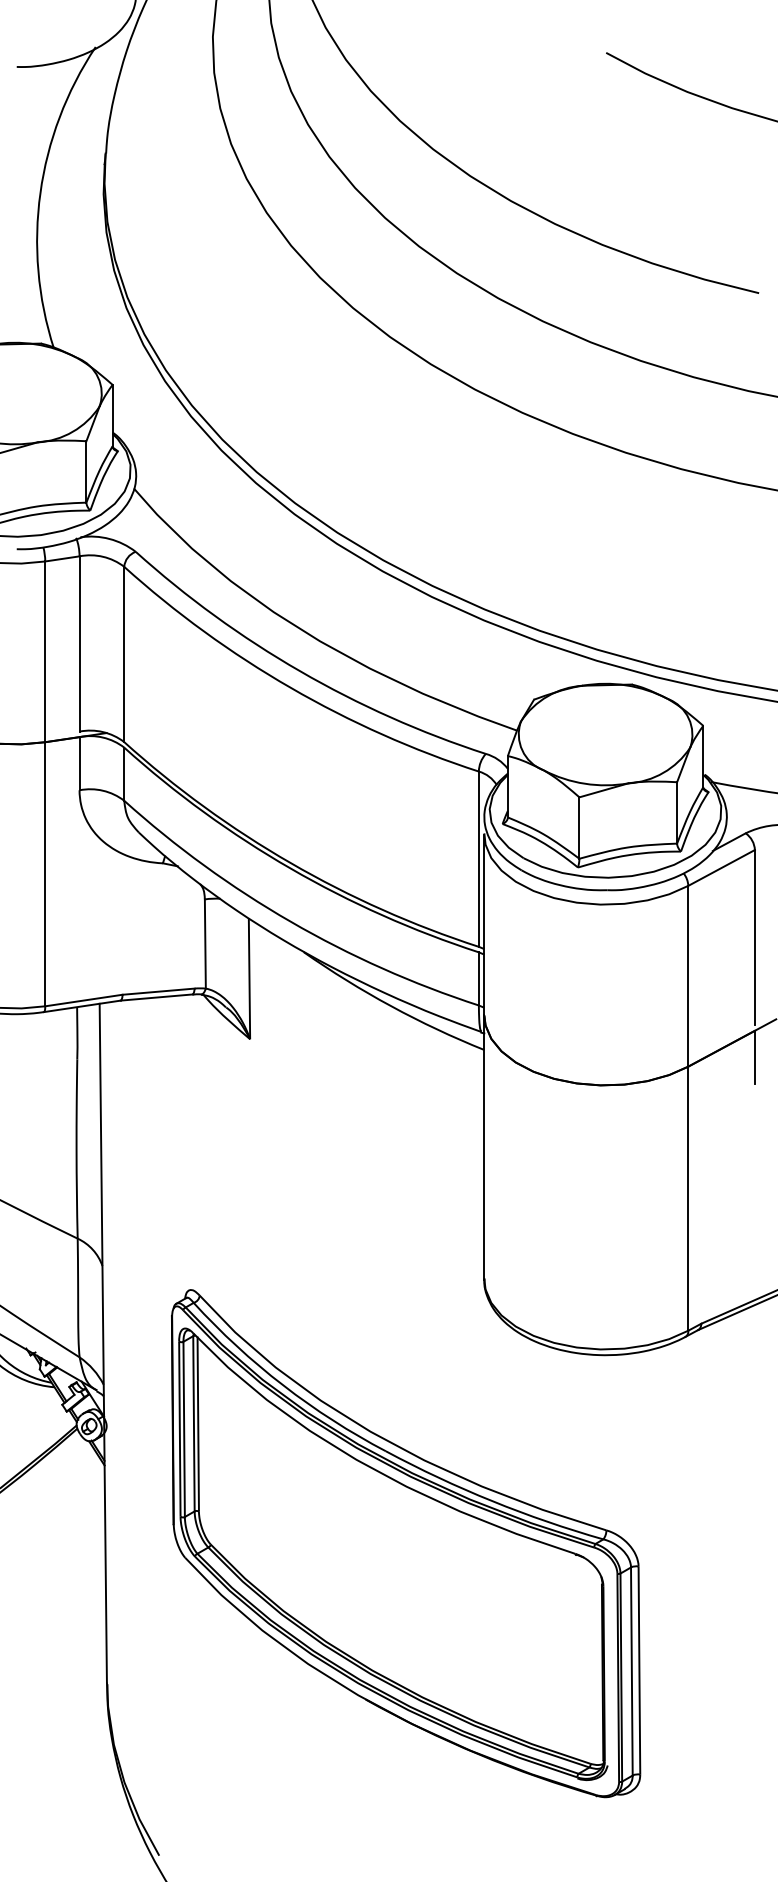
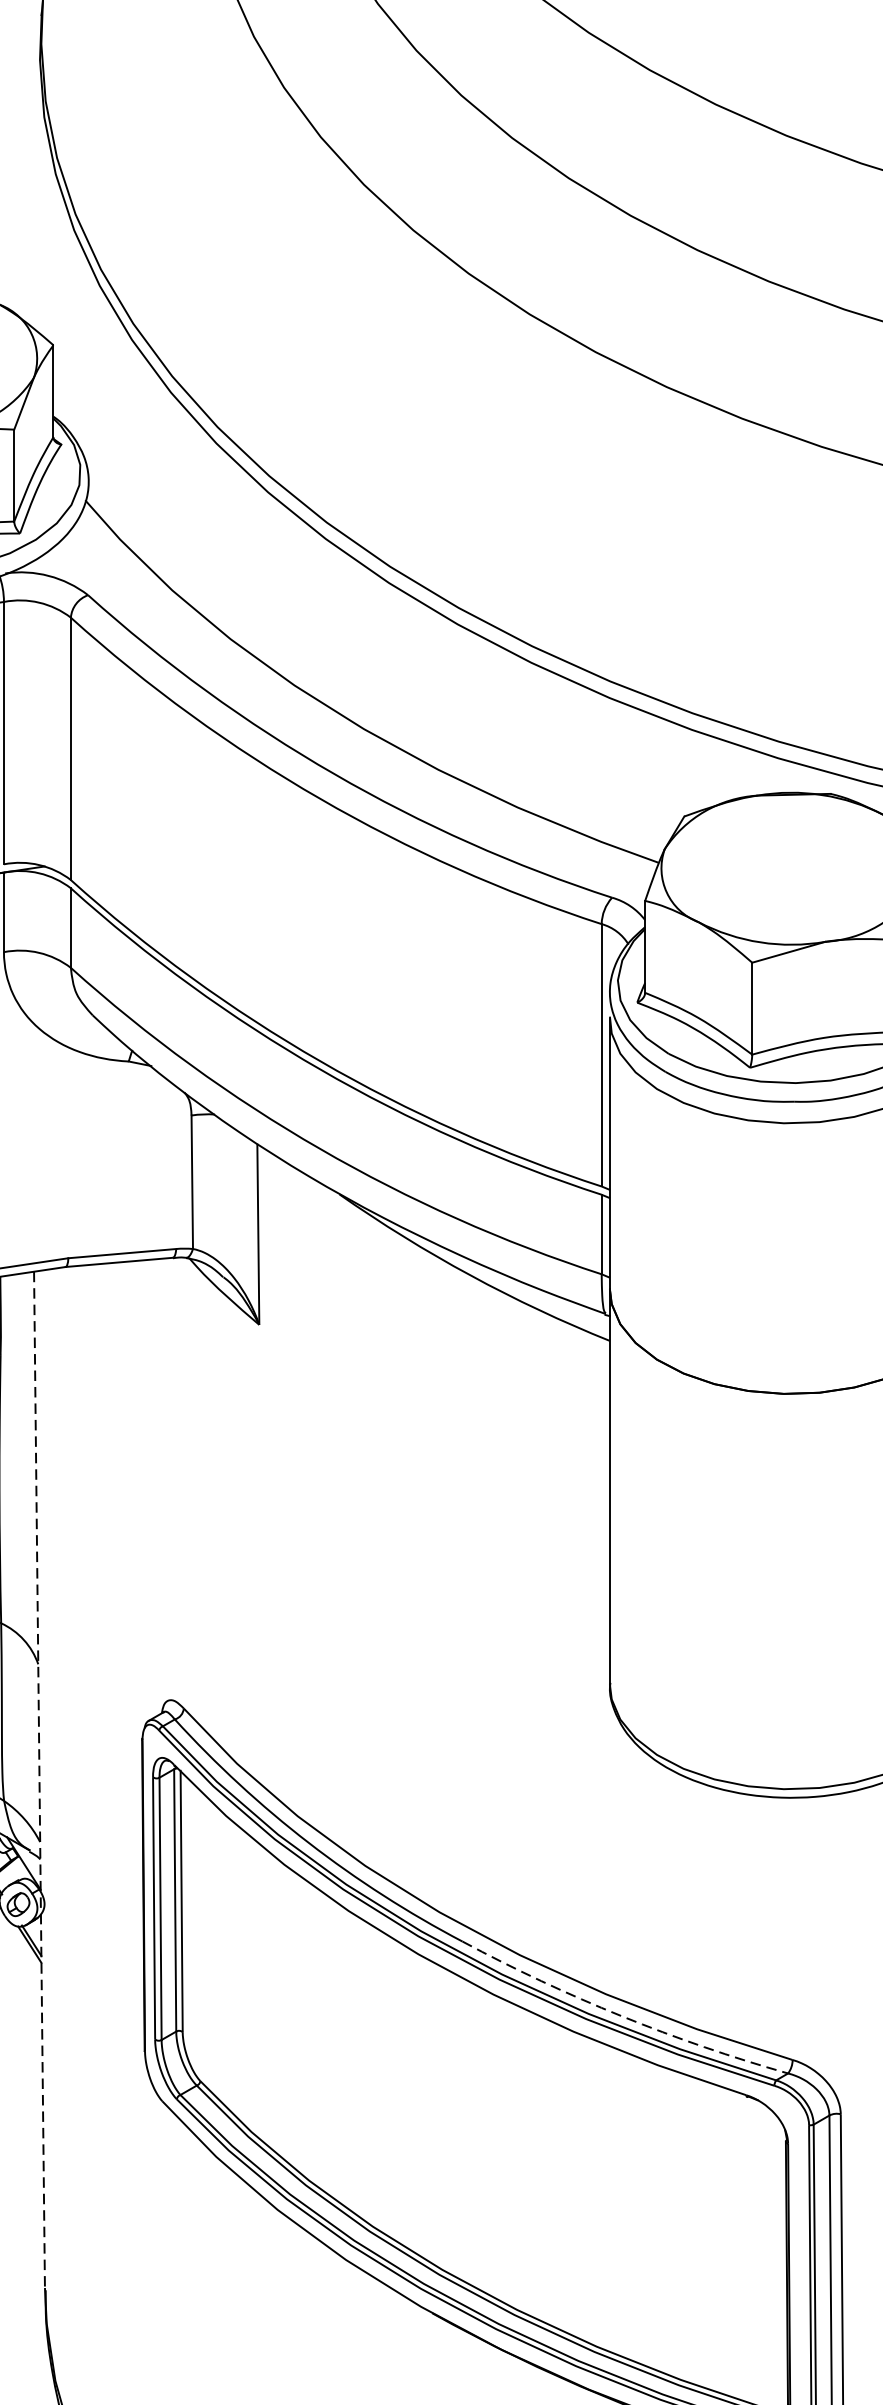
line: (103, 1343) -> (39, 1780), solid -> dashed
arc: (492, 1501) -> (622, 2016), solid -> dashed

